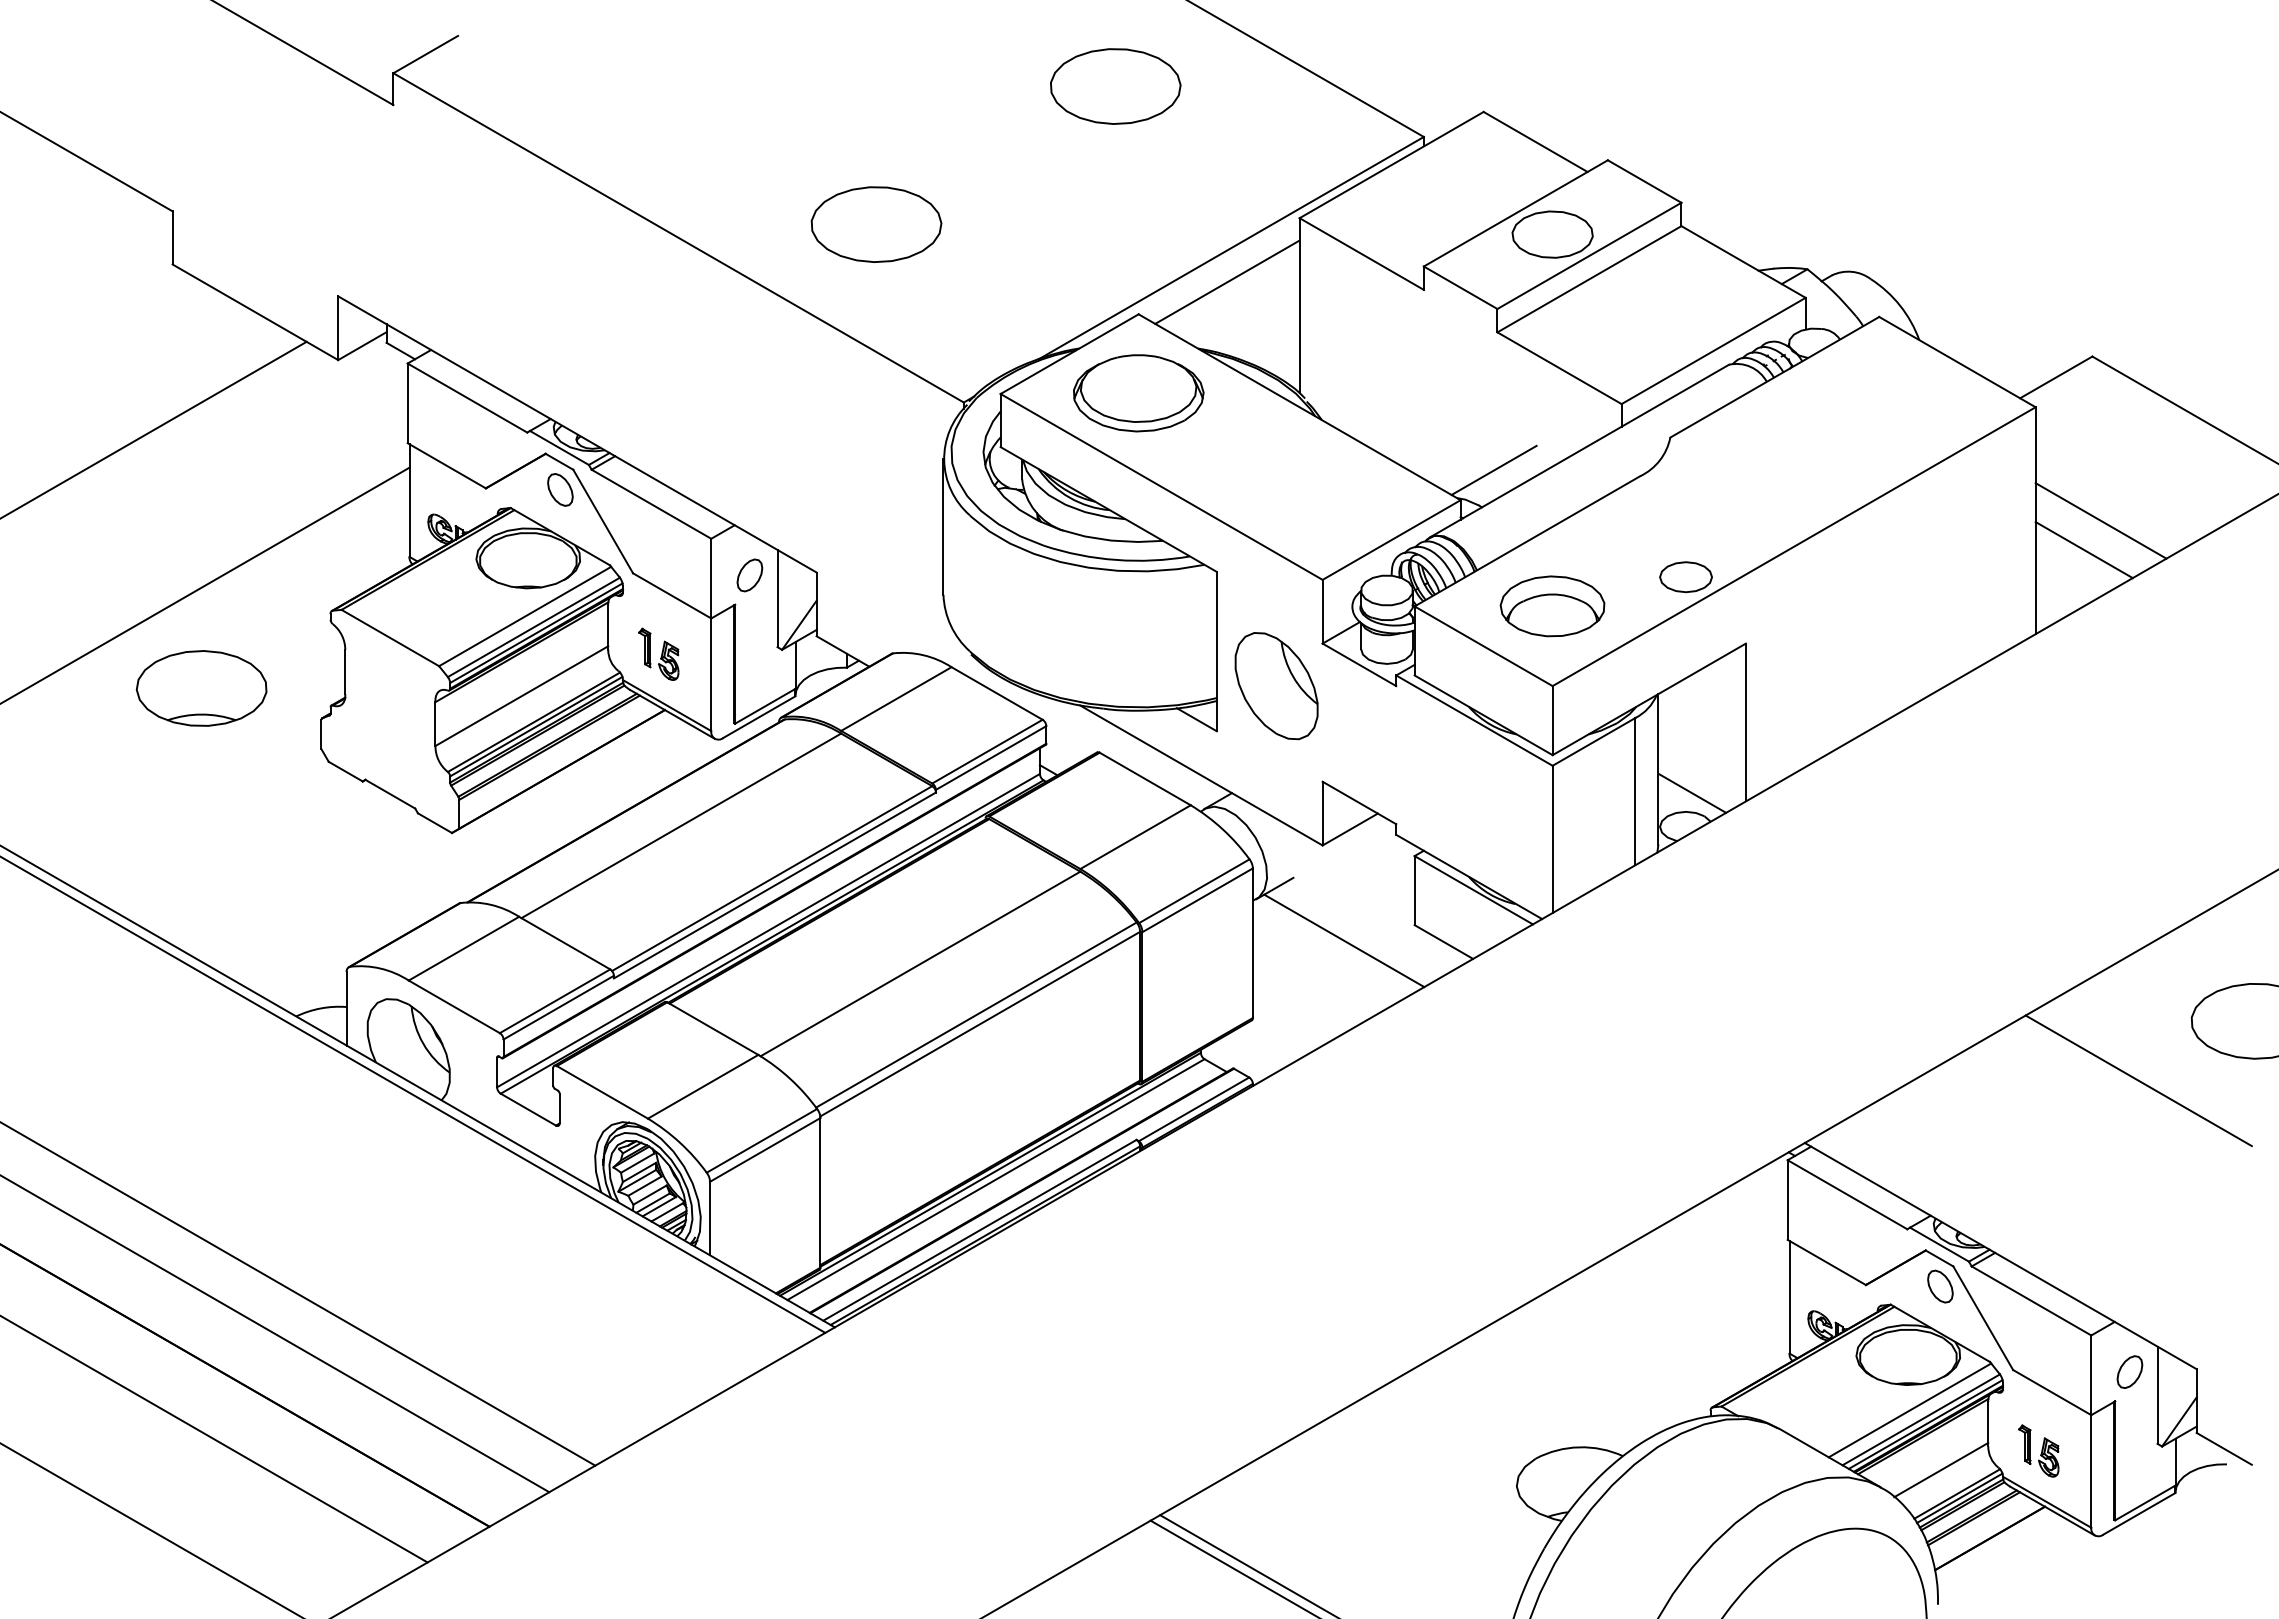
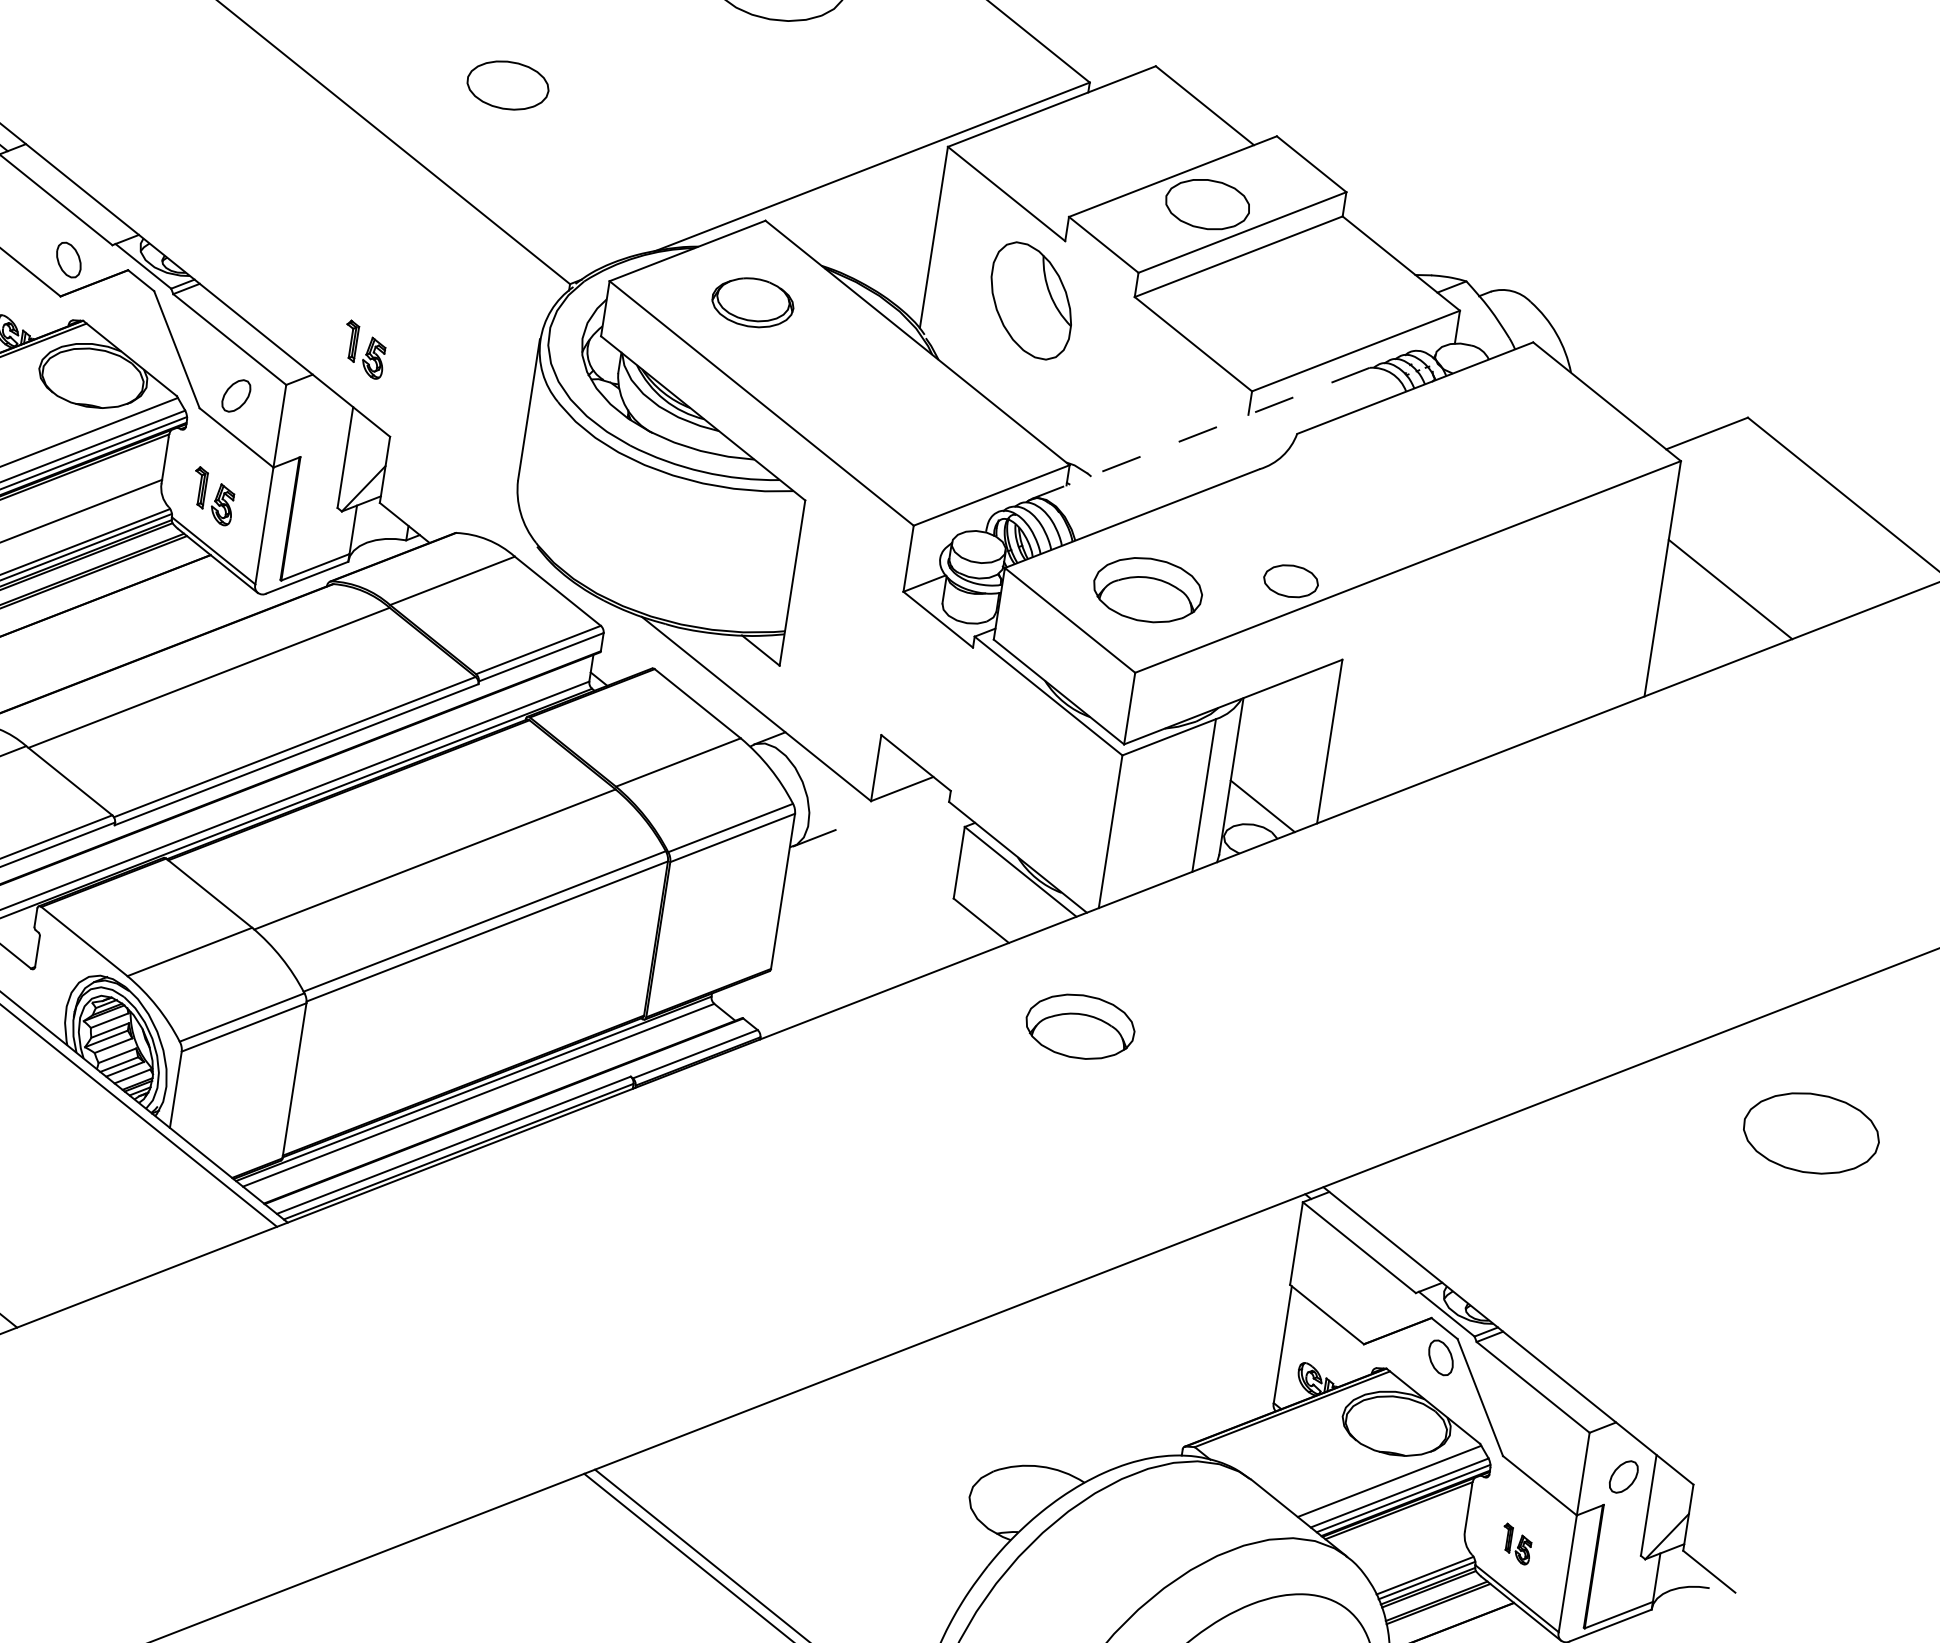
part: (876, 224) -> (508, 85), size x0.6
line: (1227, 281) -> (862, 200), removed
part: (1138, 393) -> (752, 302), size x0.6
line: (1579, 451) -> (1200, 433), solid -> dashed
line: (1493, 469) -> (1108, 438), removed
part: (560, 489) -> (69, 259), moved
part: (779, 493) -> (364, 348), added
line: (2083, 550) -> (1707, 617), removed
part: (749, 575) -> (235, 395), moved
part: (1276, 686) -> (1031, 301), moved
line: (1344, 940) -> (878, 903), removed
part: (1552, 1027) -> (1080, 1026), added
line: (2138, 1080) -> (1679, 1175), removed
part: (2038, 1450) -> (1516, 1543), size x0.7
line: (1941, 1469) -> (1412, 1547), removed

